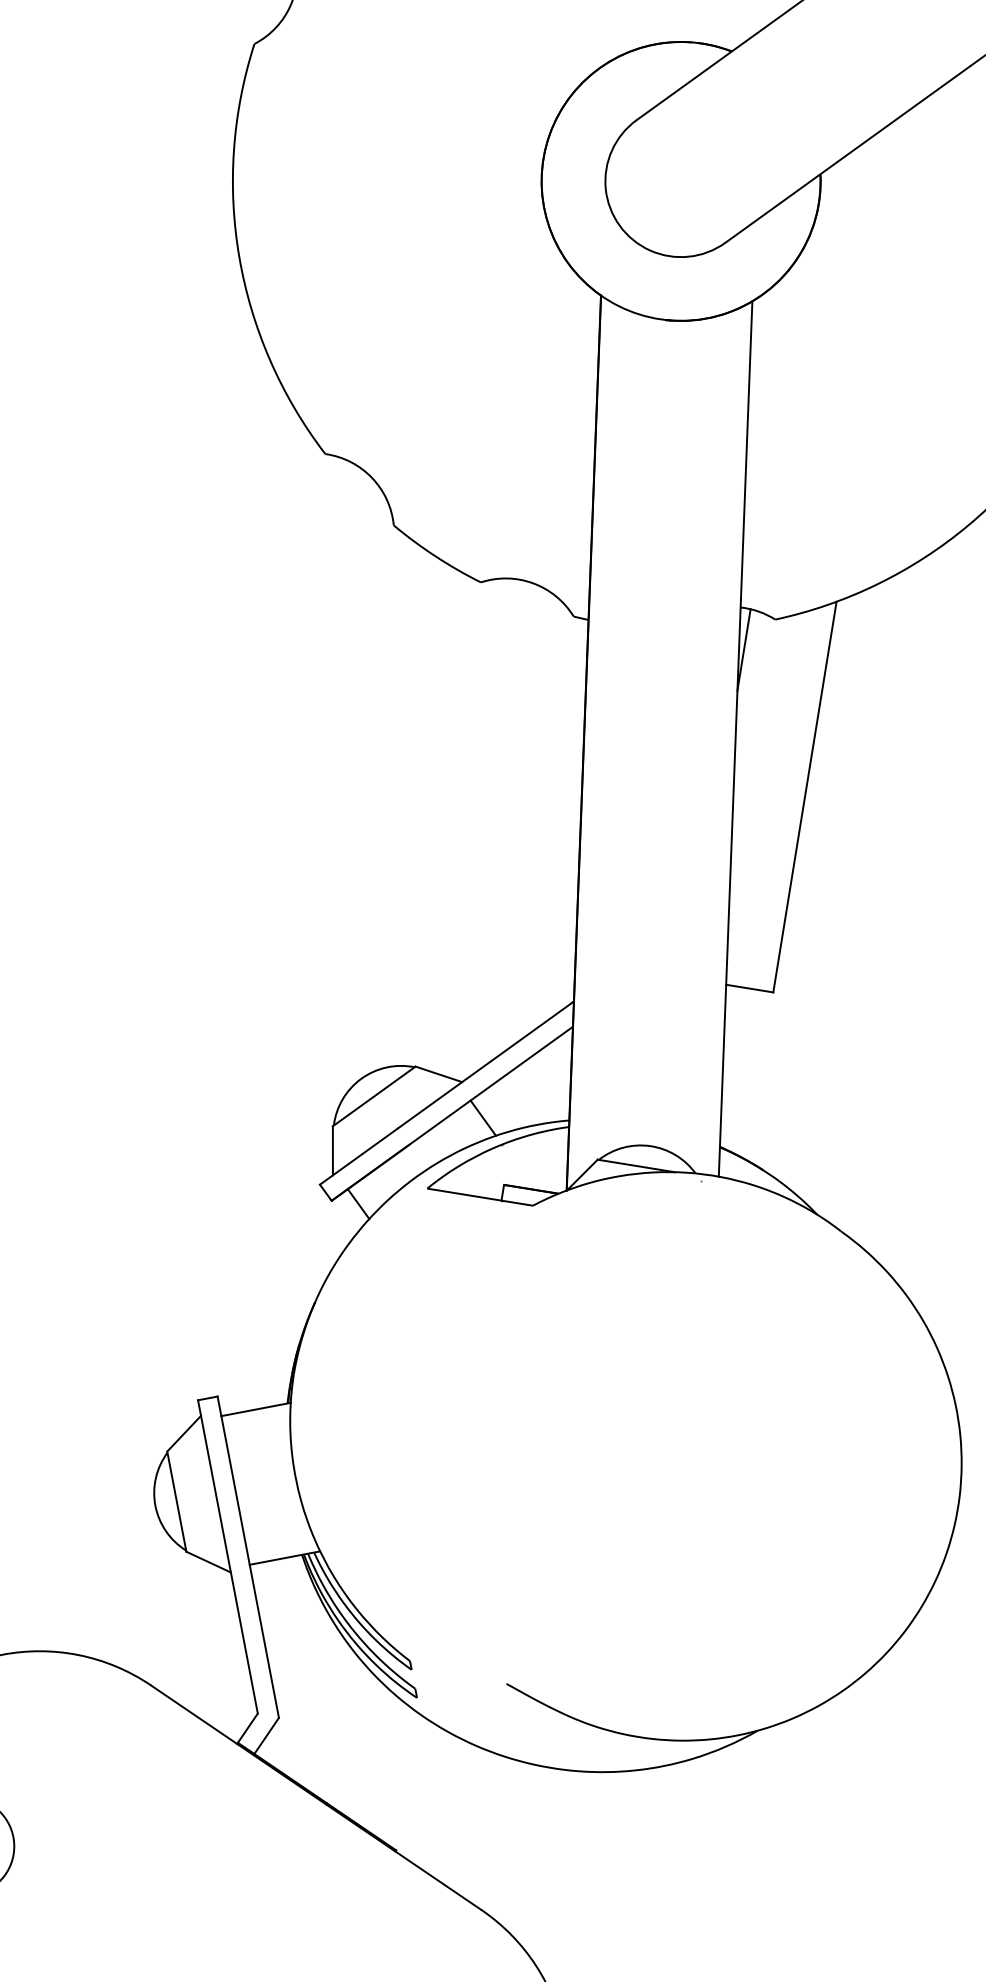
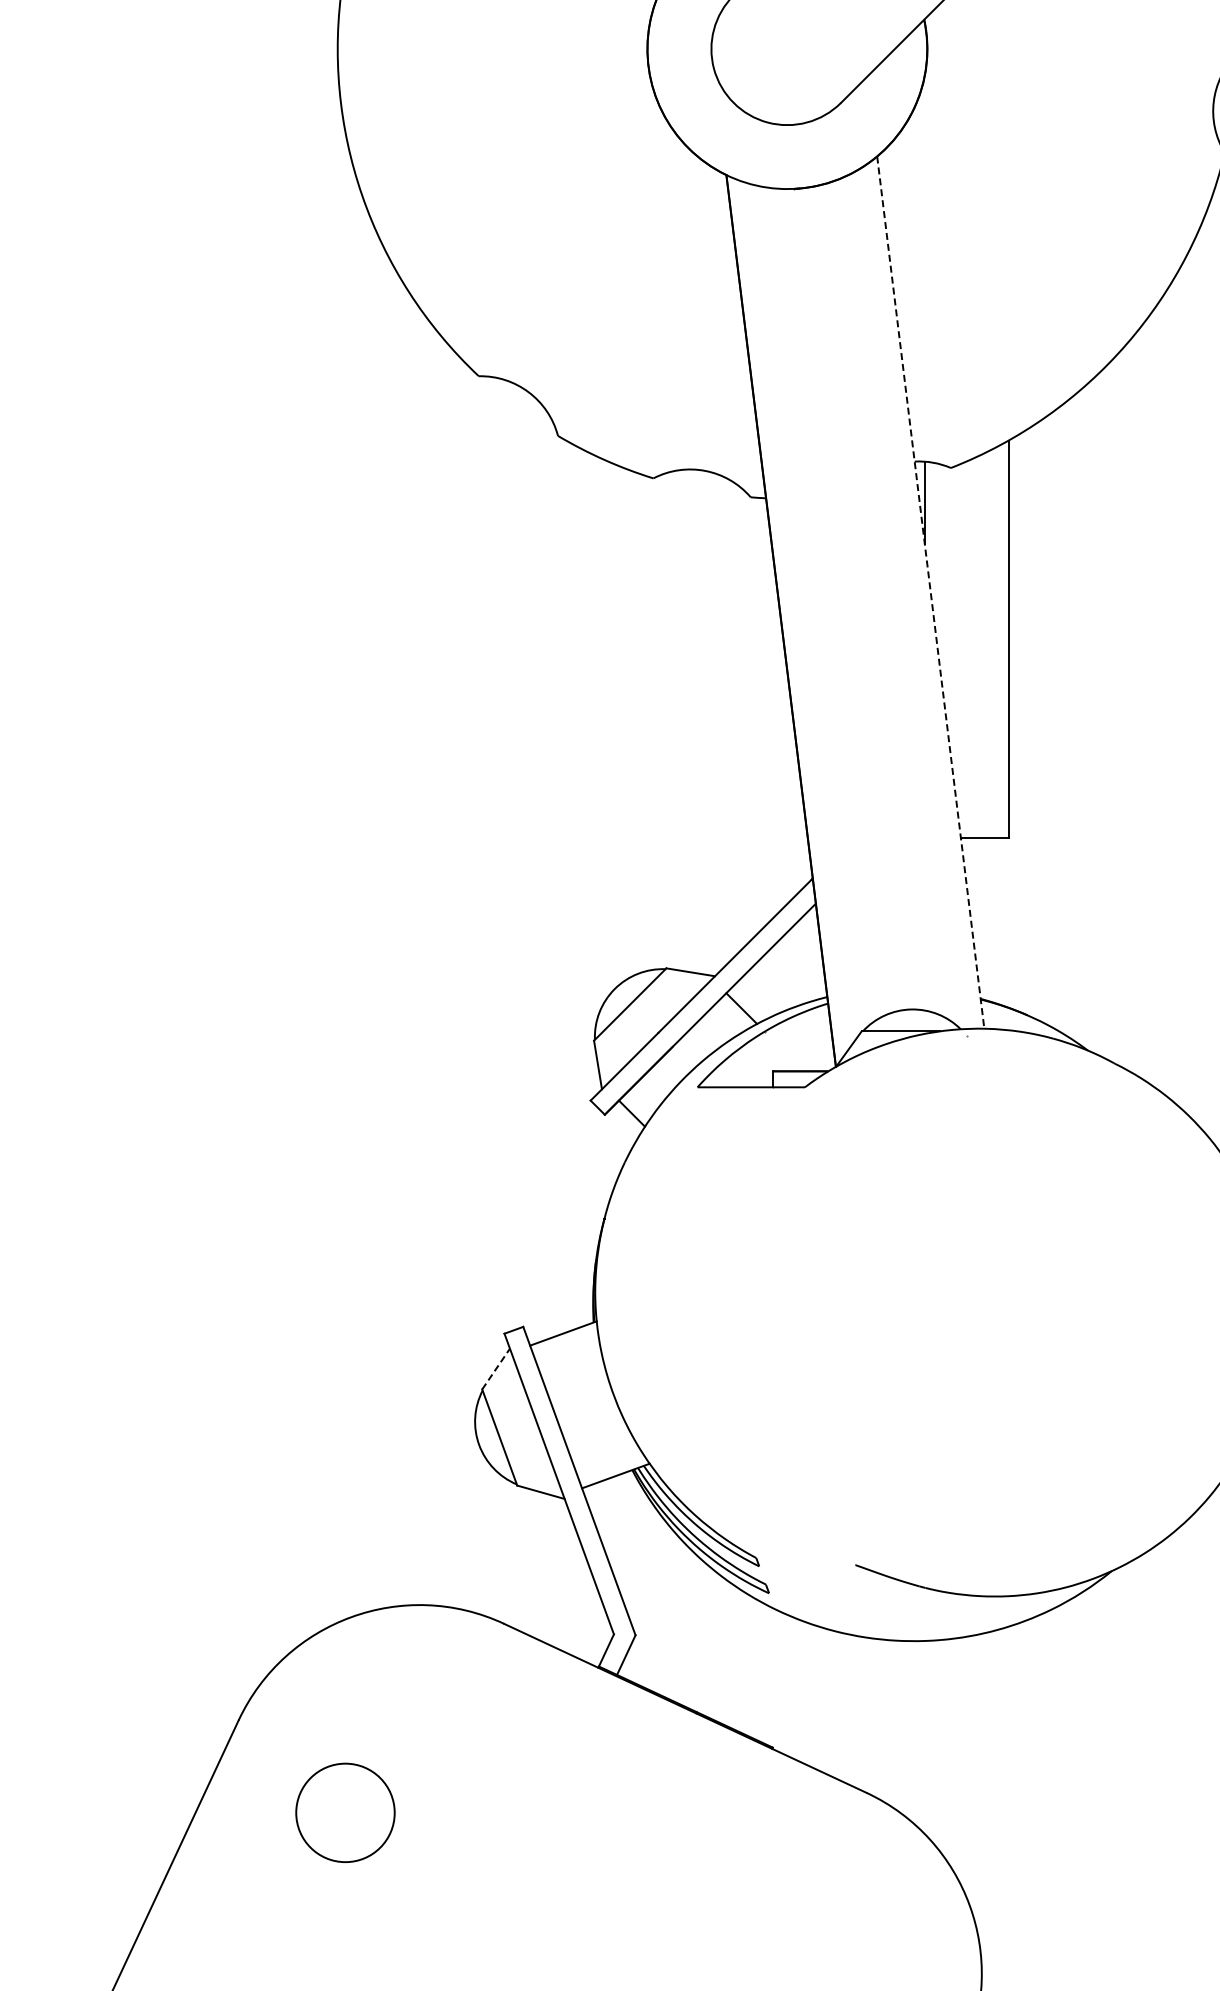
line: (735, 739) -> (930, 593), solid -> dashed
line: (184, 1434) -> (496, 1369), solid -> dashed

